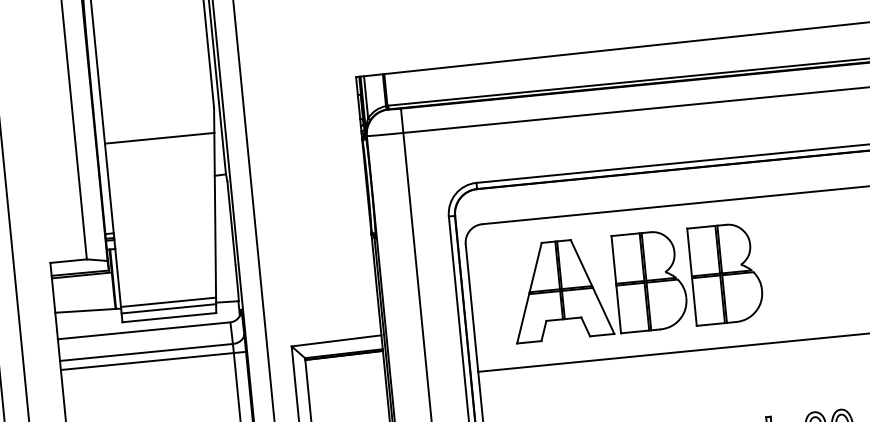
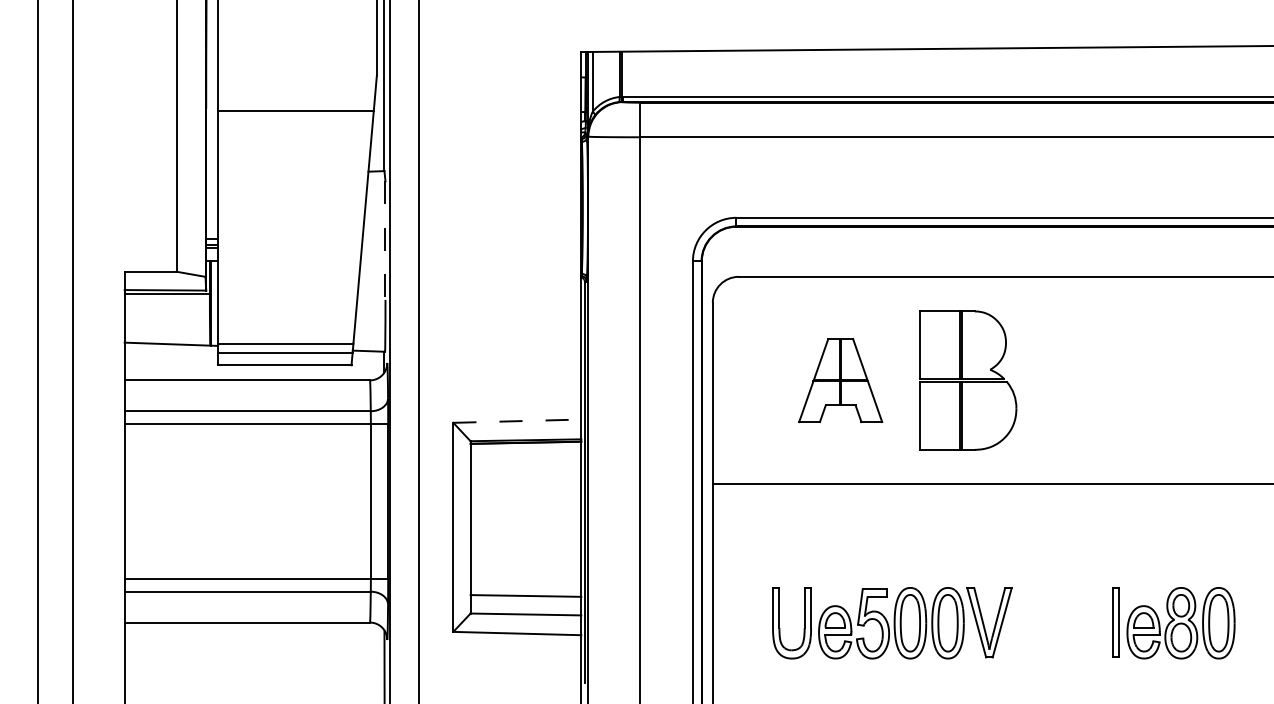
line: (231, 223) -> (385, 241), solid -> dashed
part: (725, 273) -> (1075, 380), removed
part: (560, 290) -> (840, 380), size x0.6
line: (336, 341) -> (517, 421), solid -> dashed

